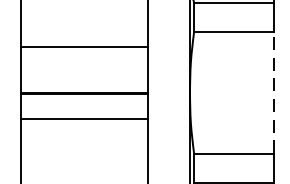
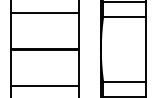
line: (83, 47) -> (44, 13), moved
line: (273, 91) -> (145, 48), dashed -> solid
line: (83, 119) -> (44, 86), moved

